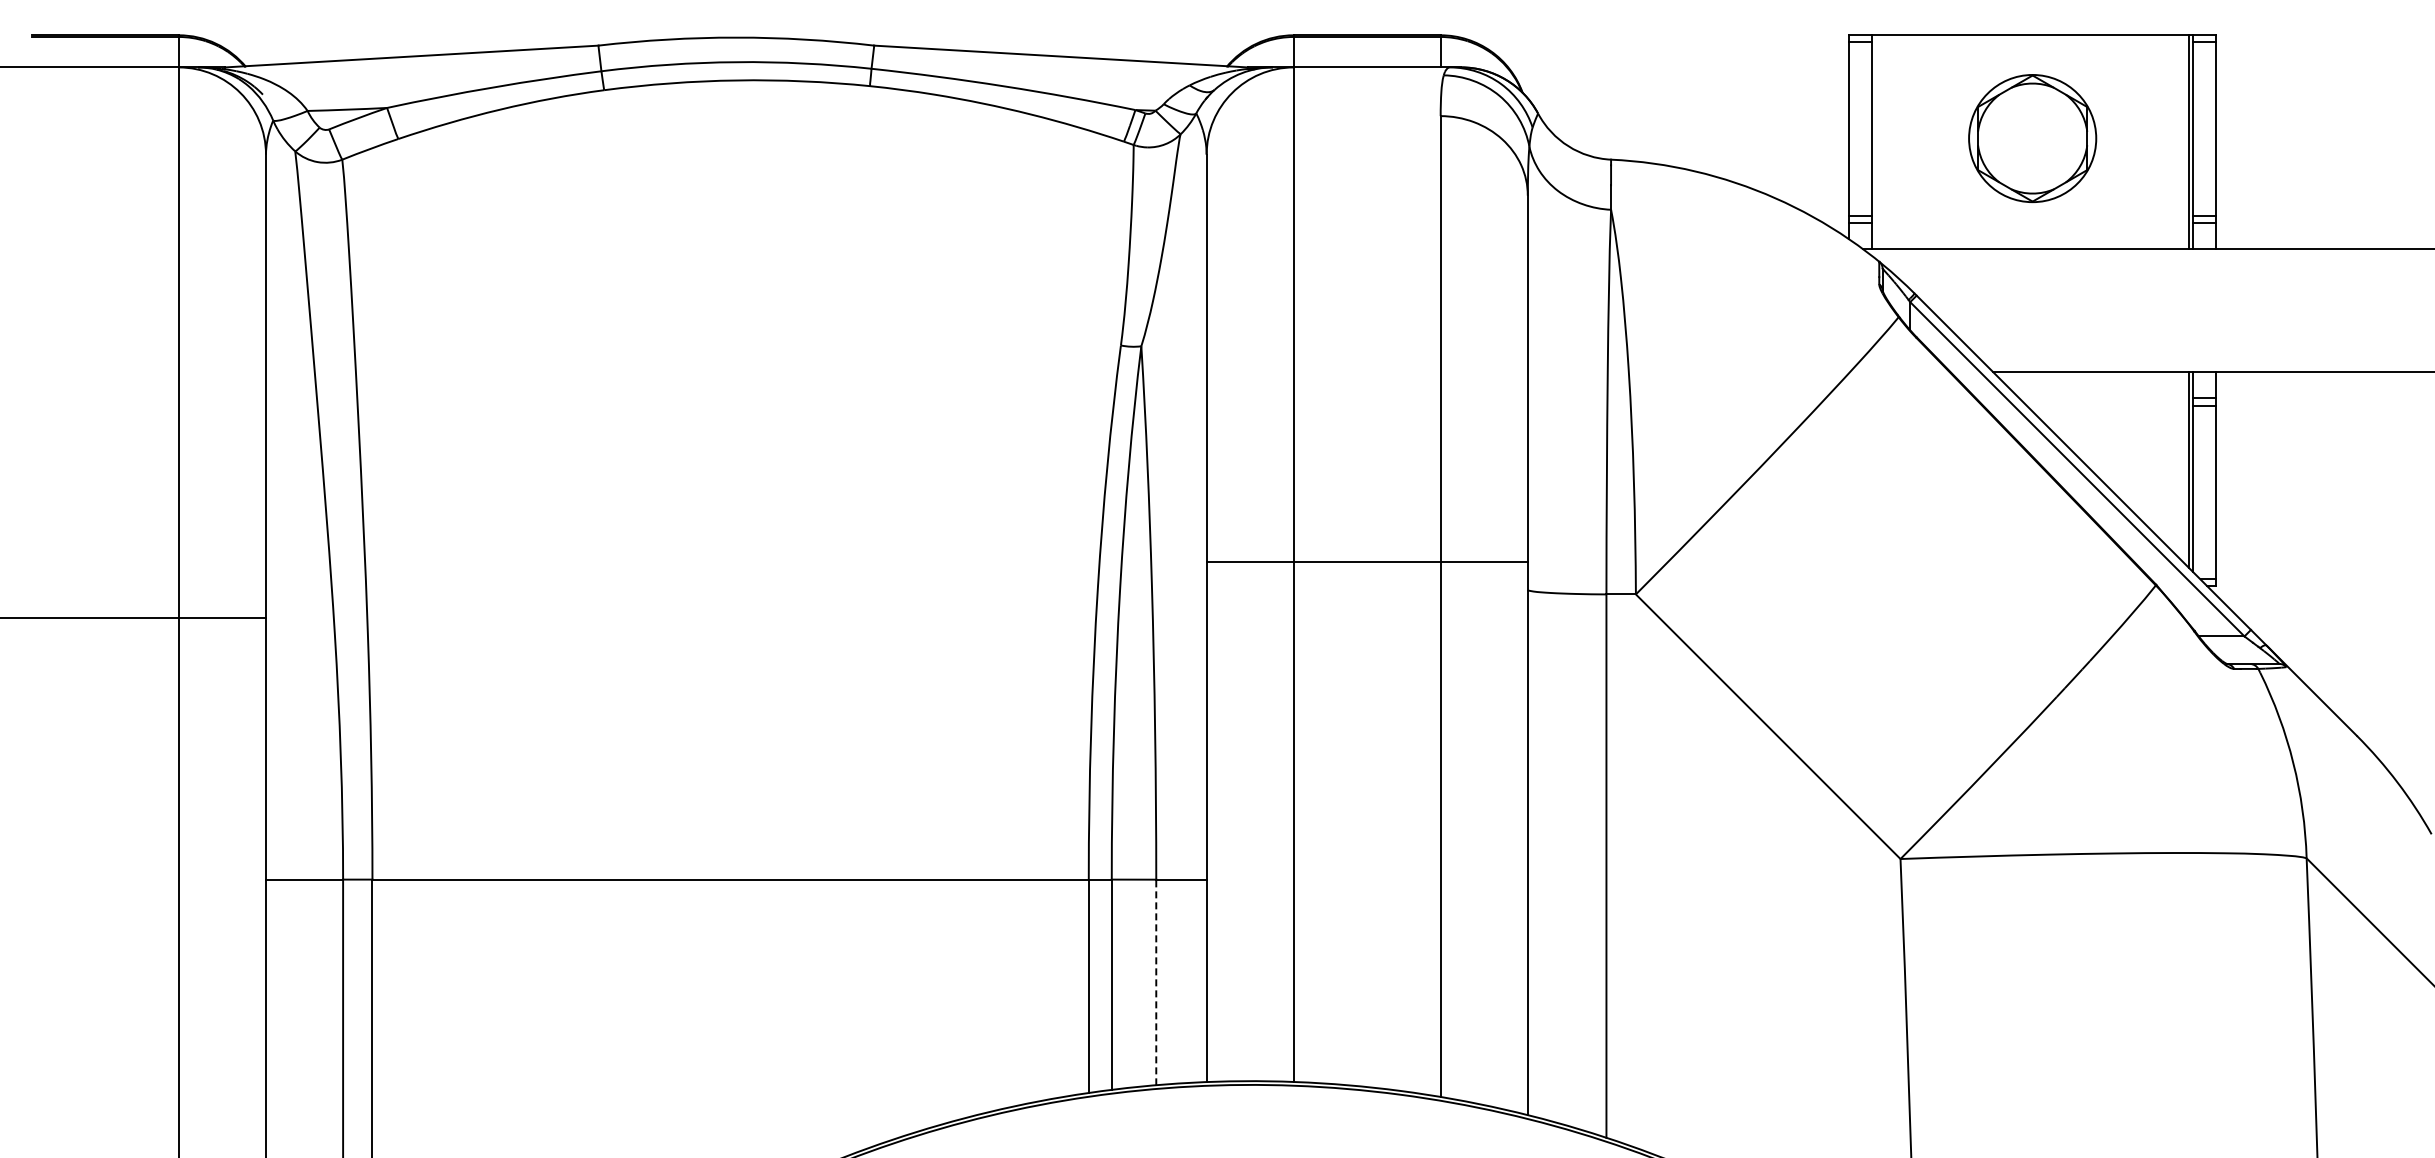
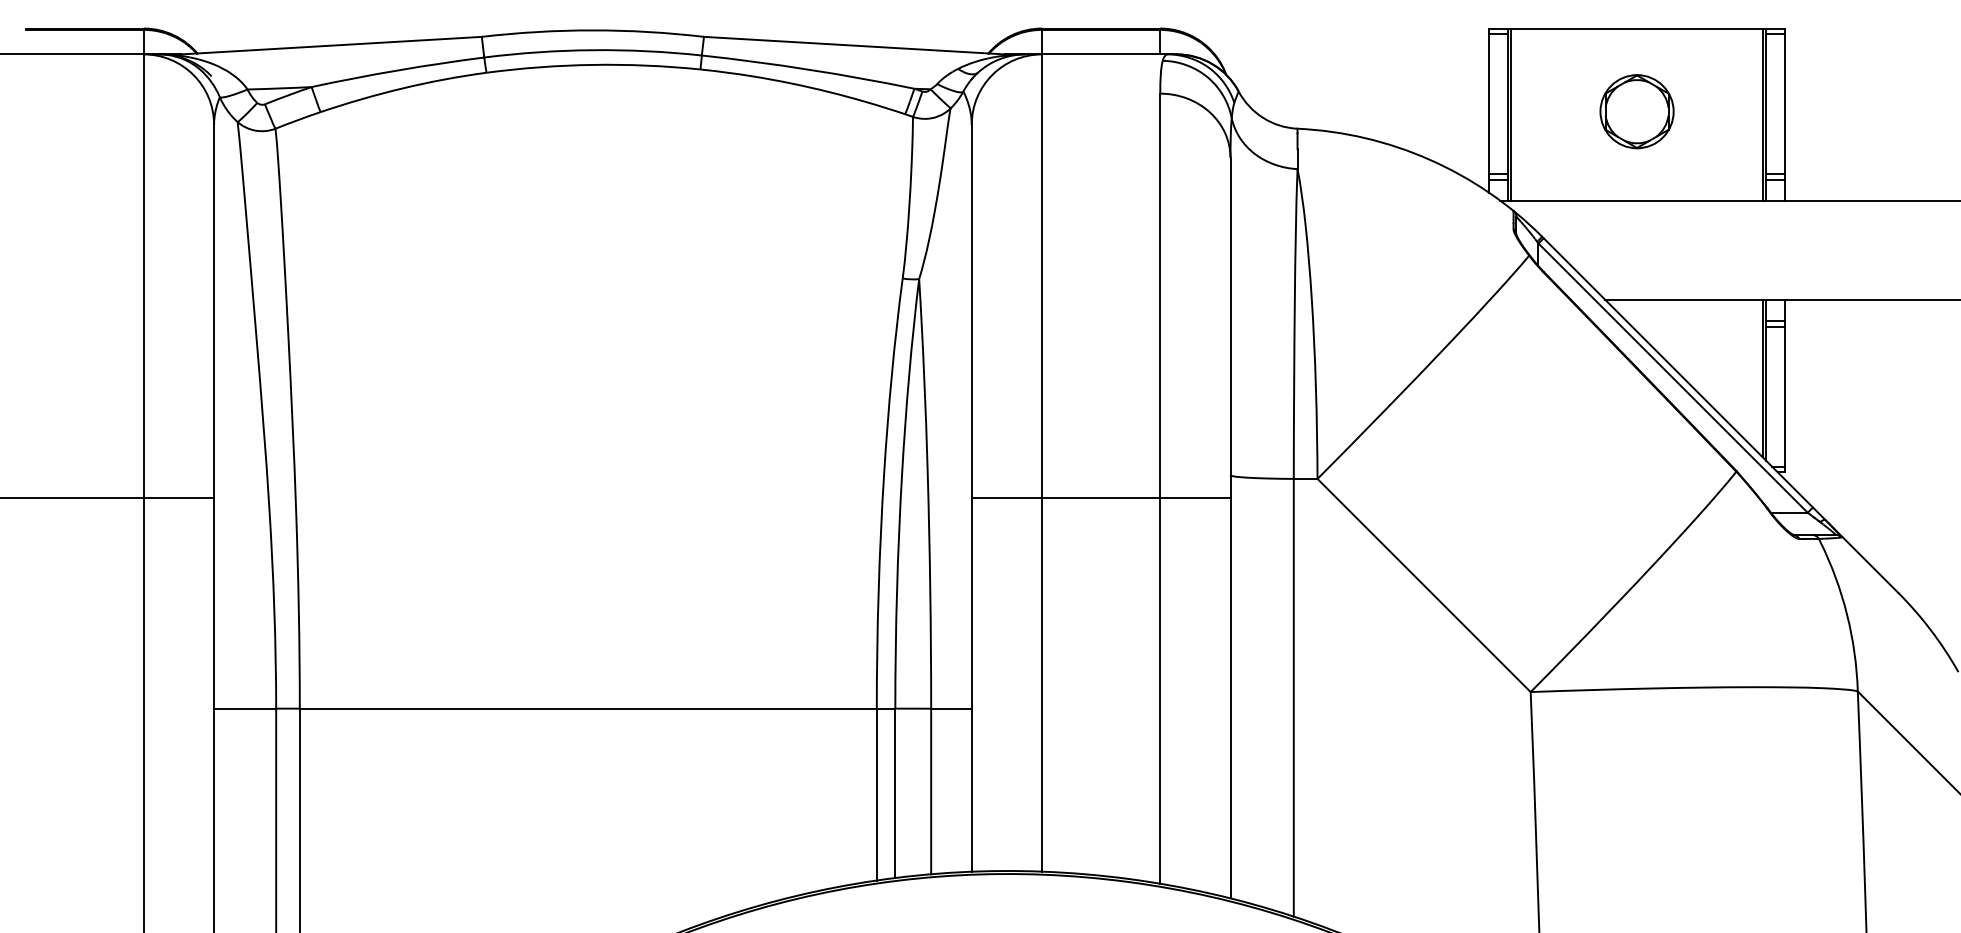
part: (2032, 138) -> (1636, 111), size x0.71
line: (1876, 141) -> (1511, 114), added
line: (1366, 562) -> (1100, 498), moved
line: (1156, 982) -> (931, 791), dashed -> solid

